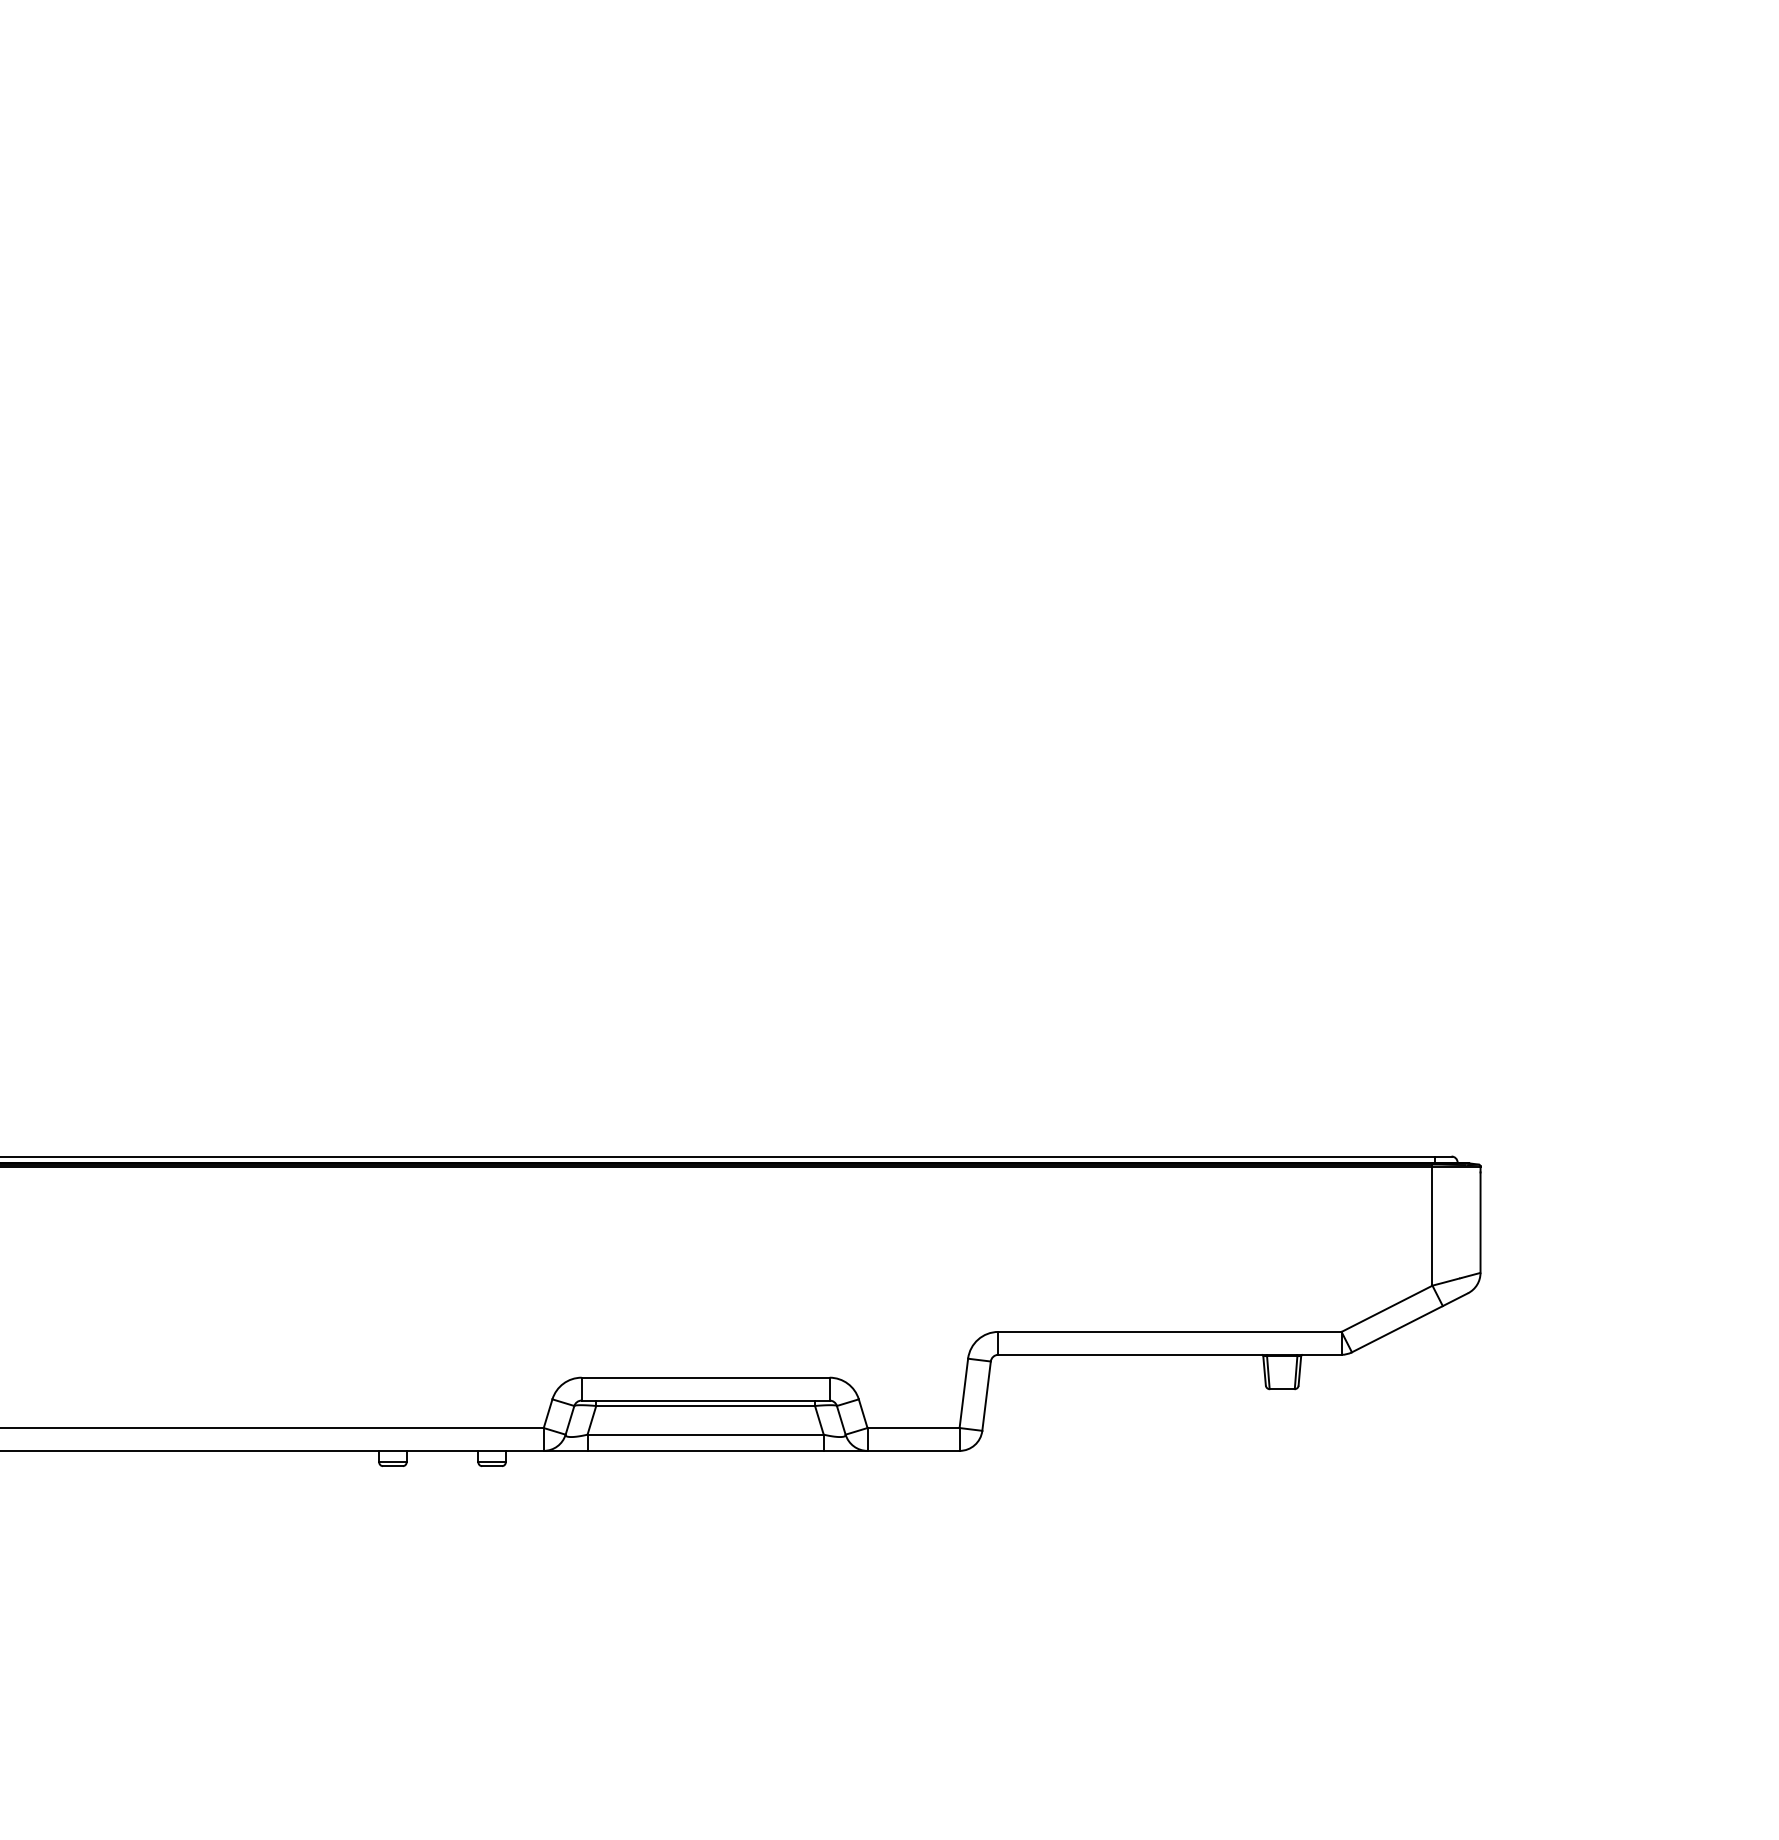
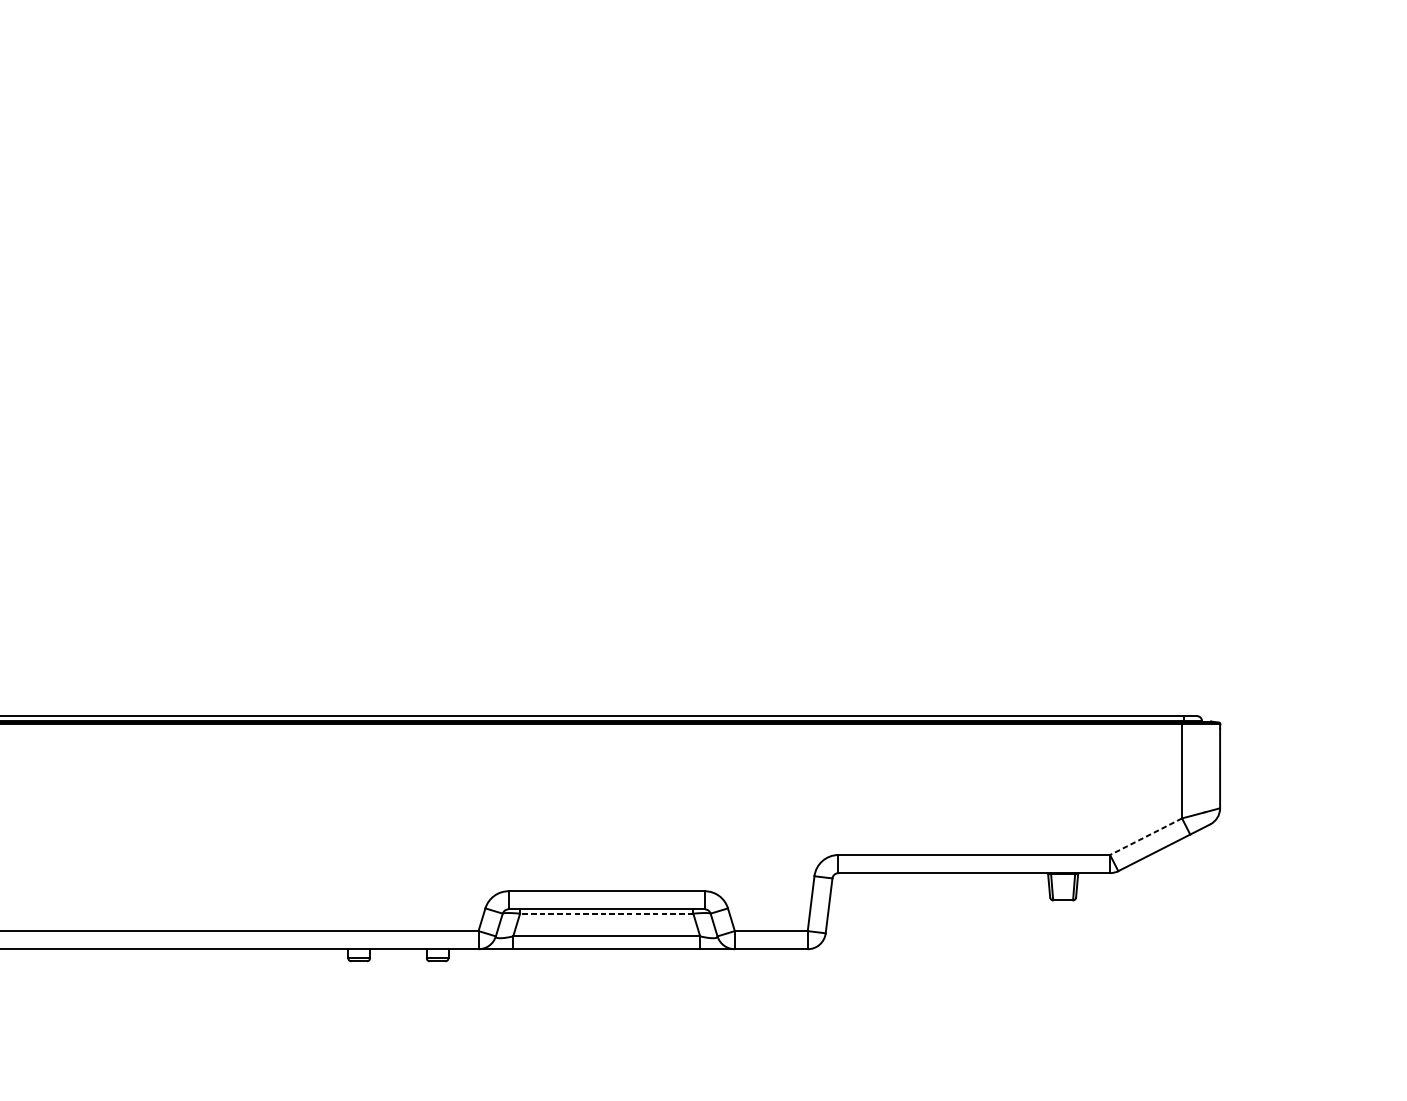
line: (1387, 1308) -> (1146, 836), solid -> dashed
line: (705, 1406) -> (606, 914), solid -> dashed

